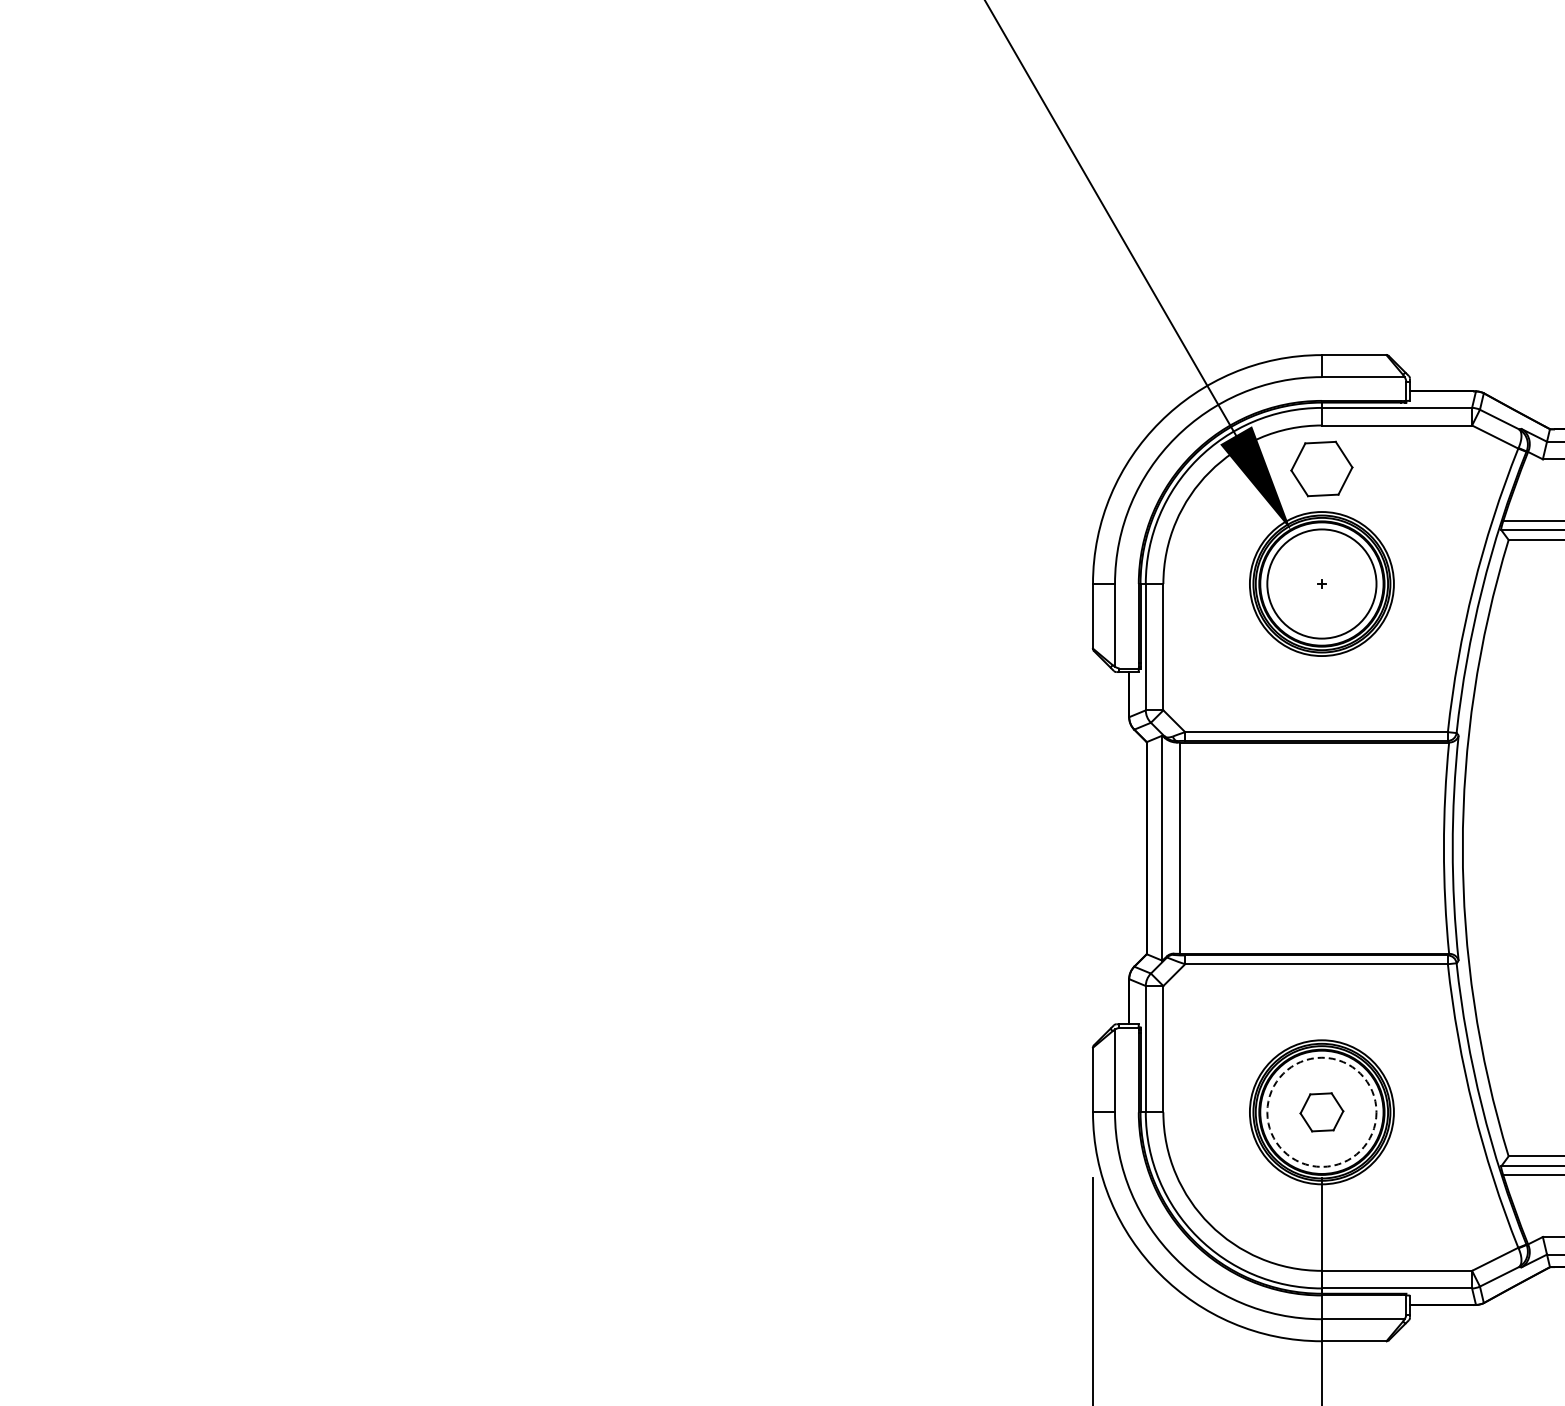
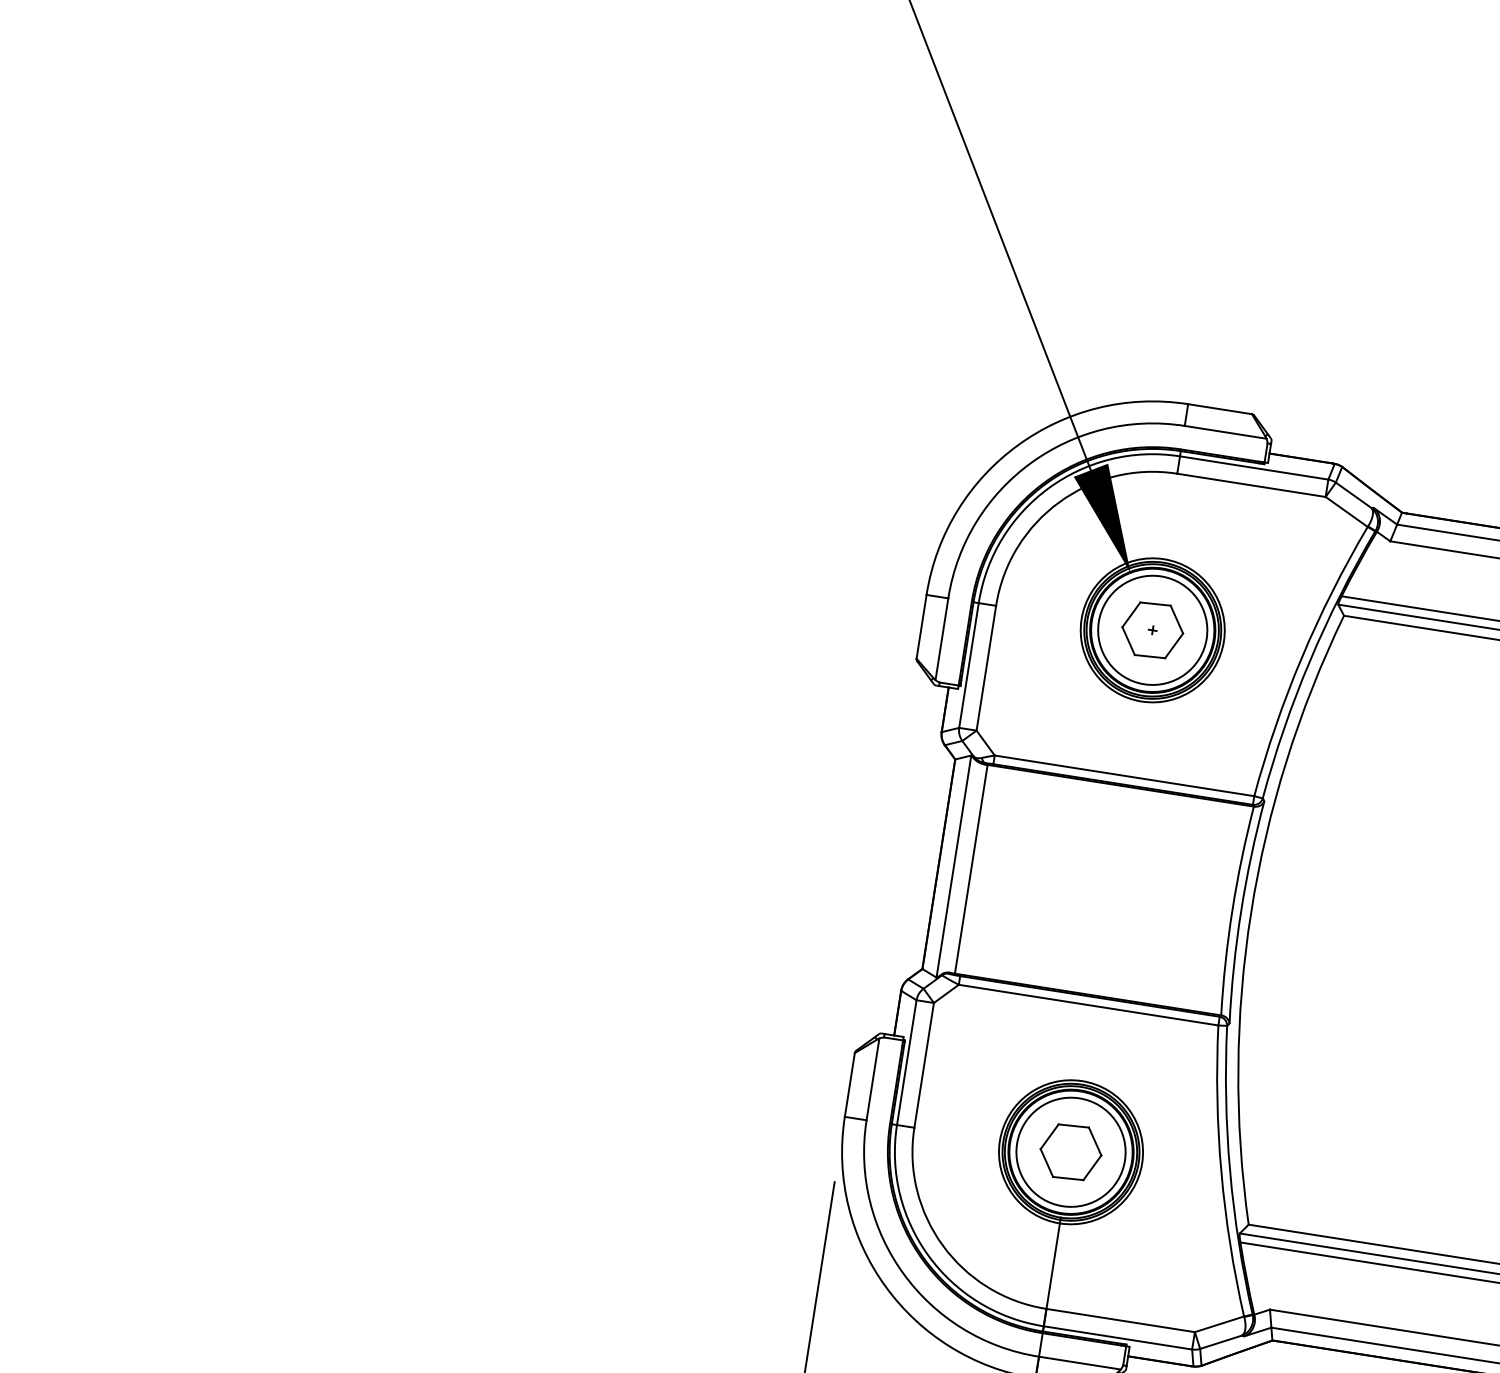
part: (1321, 468) -> (1152, 629), moved
circle: (1321, 1111) -> (1070, 1151), dashed -> solid
part: (1321, 1112) -> (1070, 1152), size x1.43

